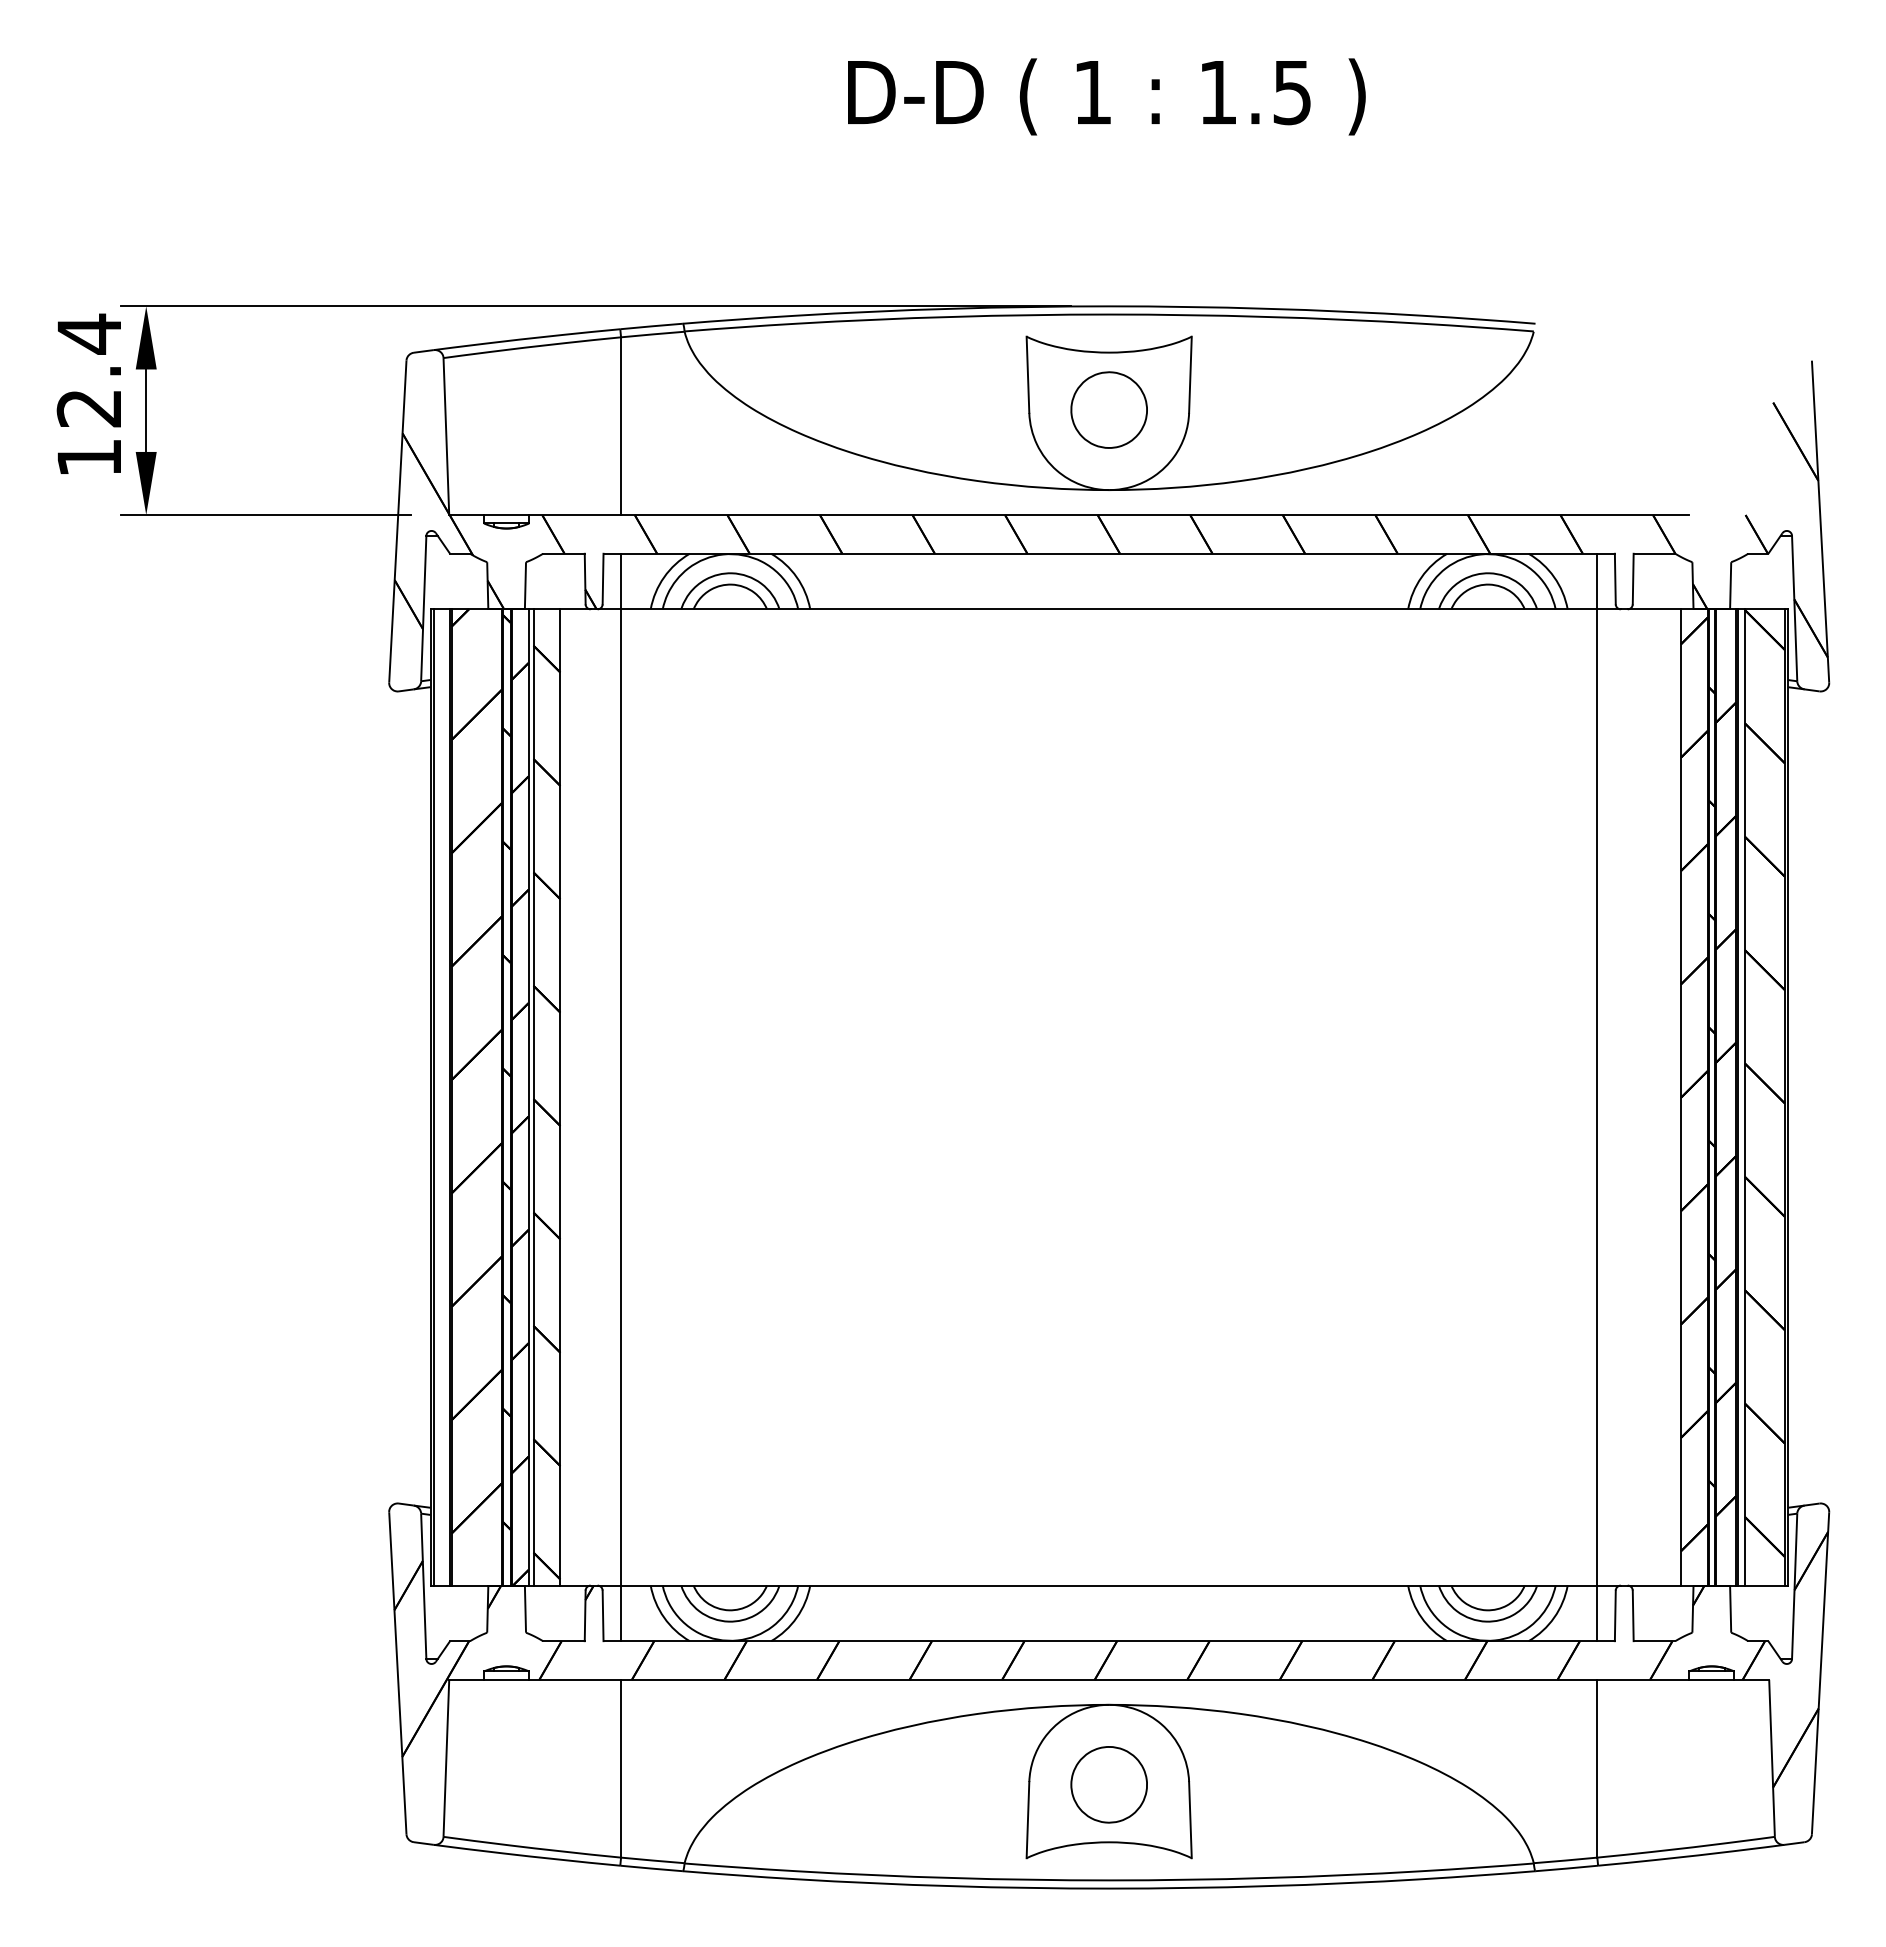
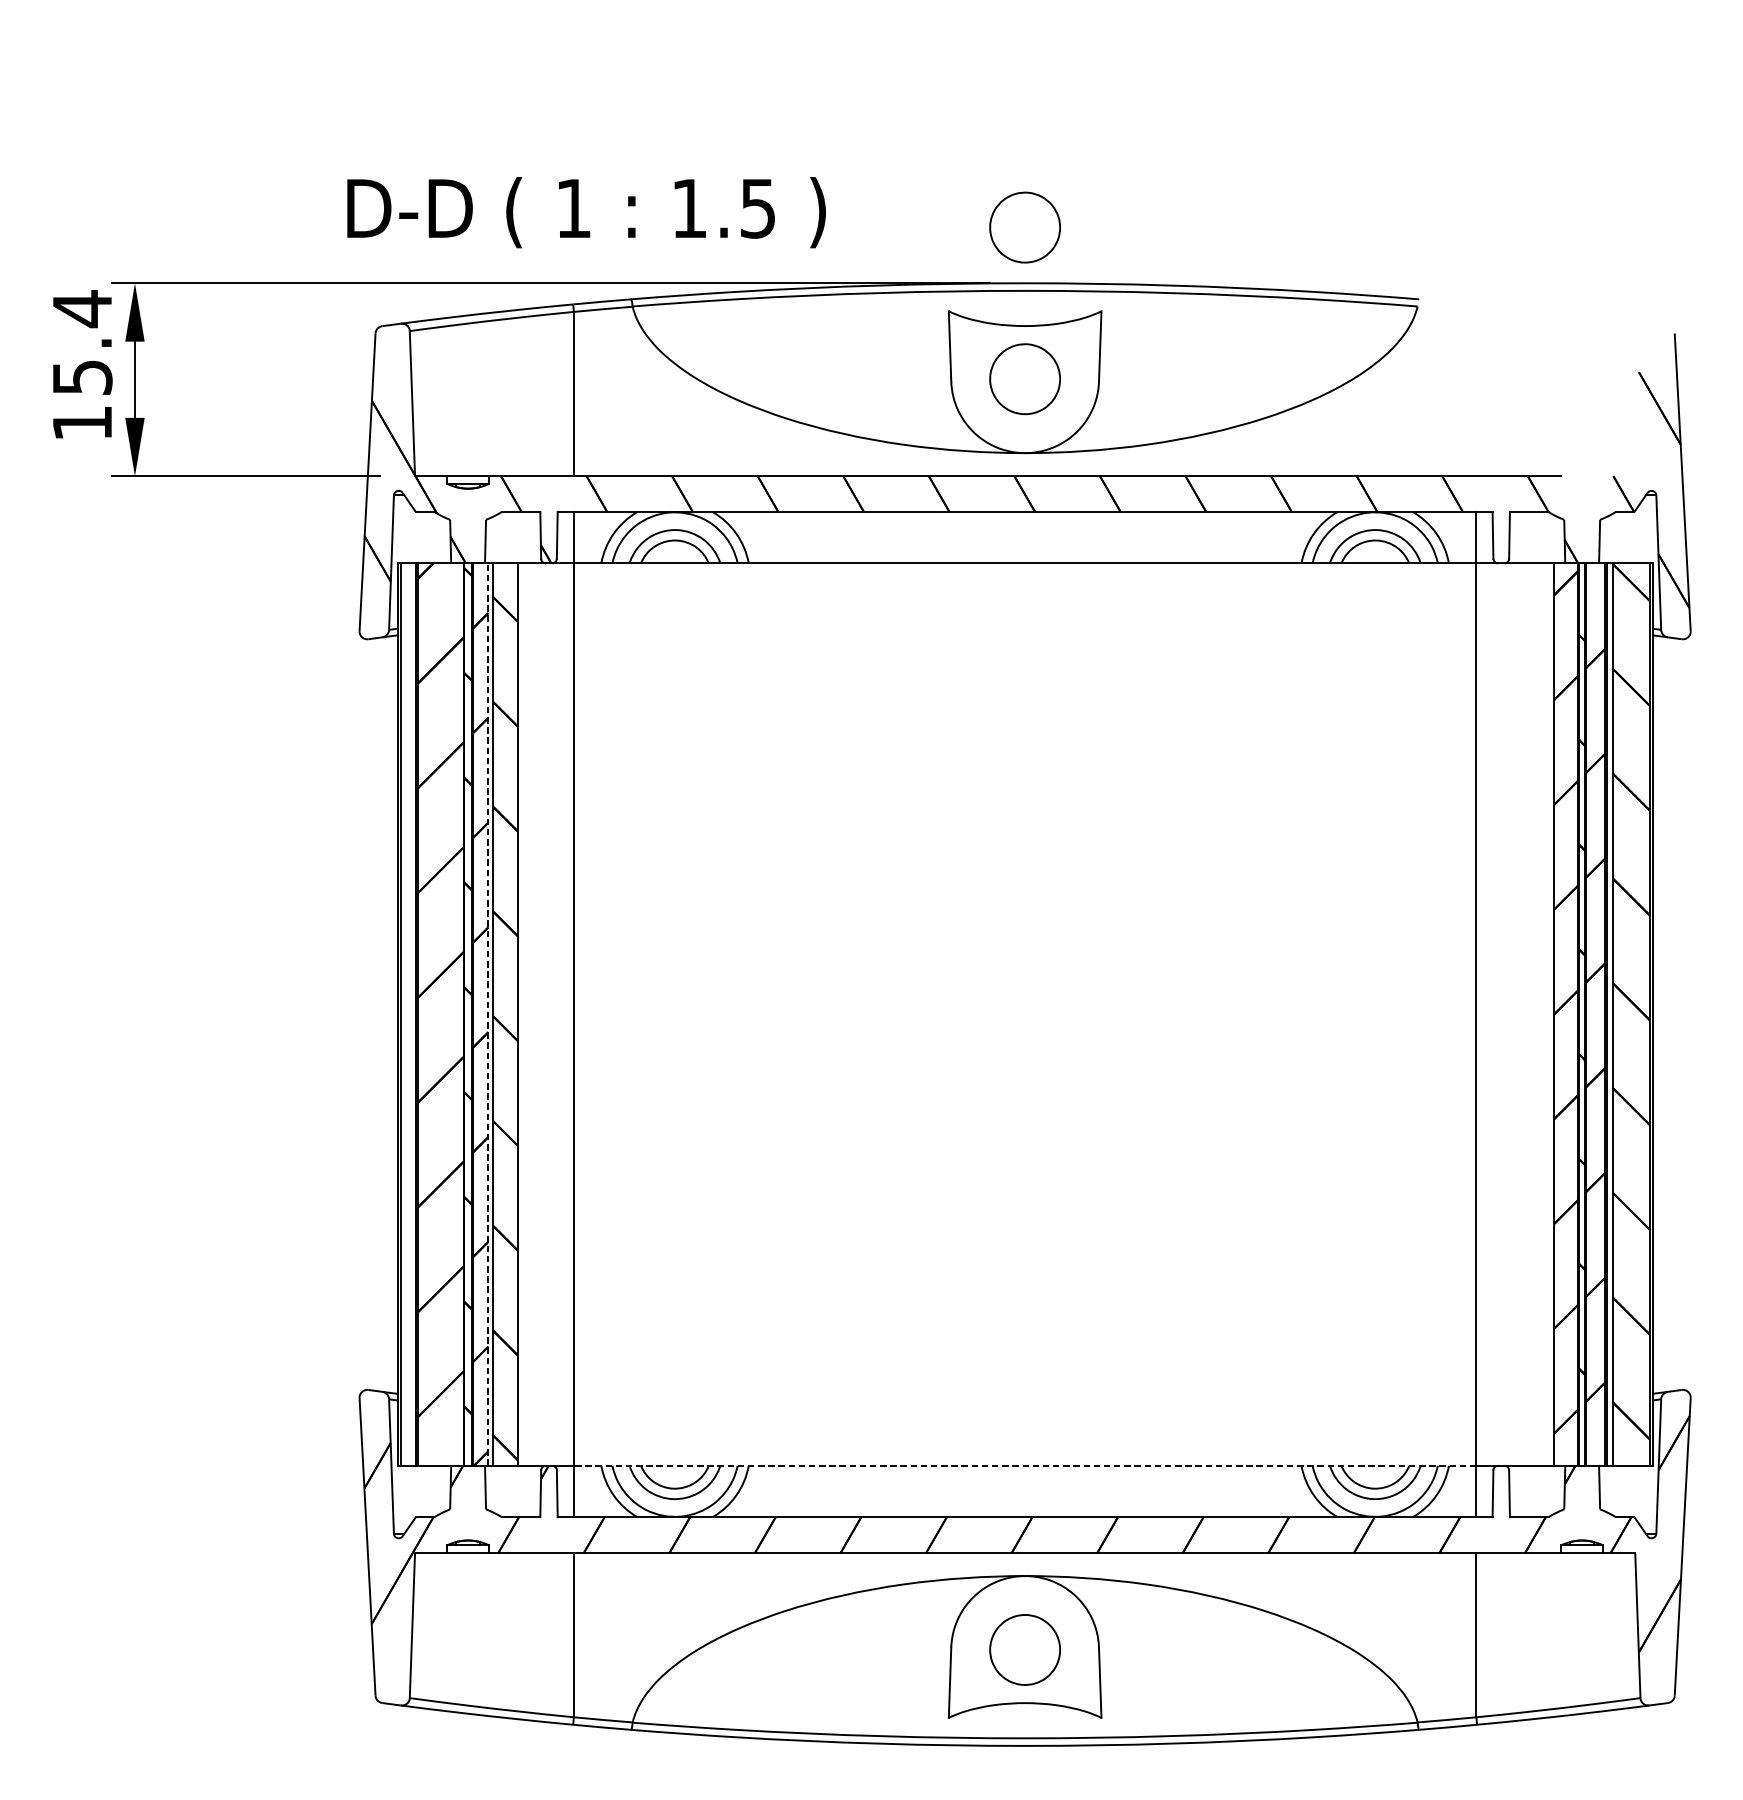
text: (1106, 96) -> (586, 212), moved
part: (1108, 245) -> (1024, 227), added
text: (89, 408) -> (82, 377), 12.4 -> 15.4
line: (528, 1096) -> (488, 1013), solid -> dashed
line: (1108, 1585) -> (1024, 1465), solid -> dashed

